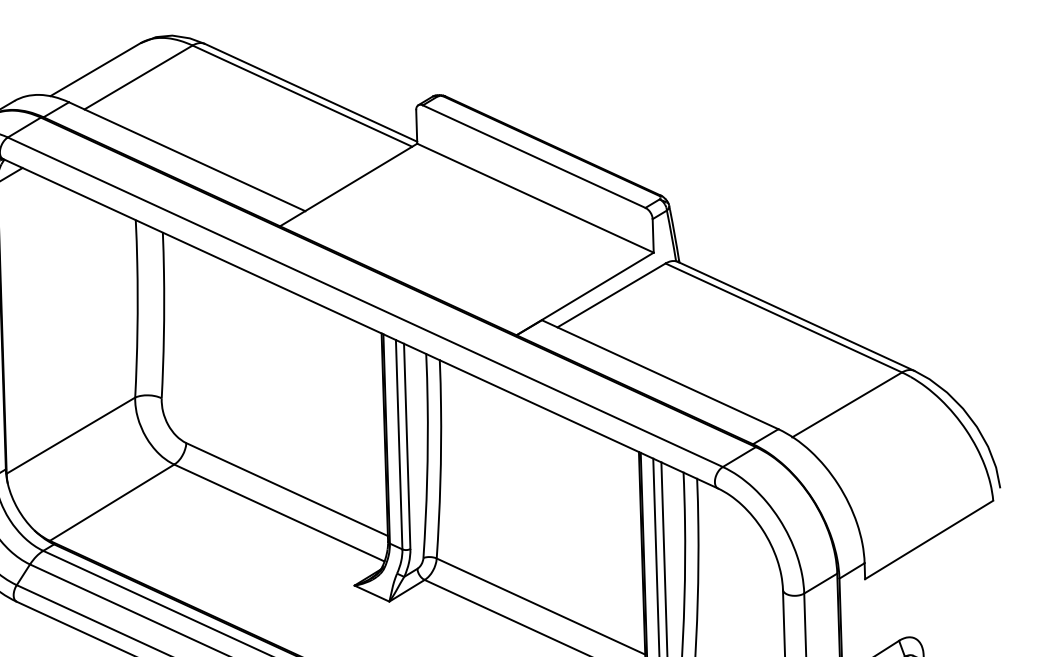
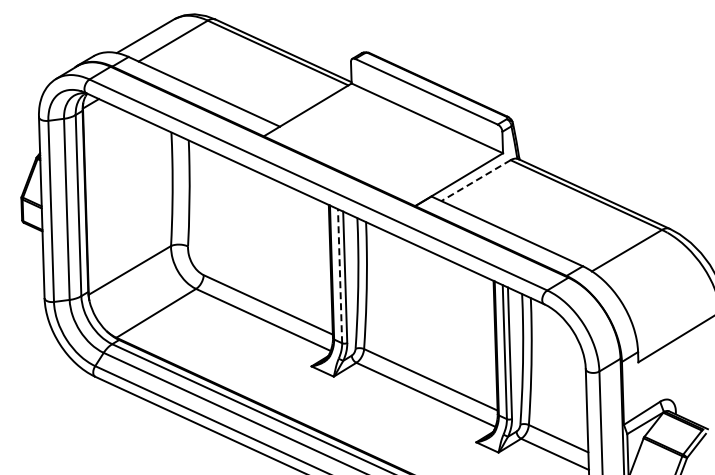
line: (610, 295) -> (475, 180), solid -> dashed
line: (399, 443) -> (340, 275), solid -> dashed

